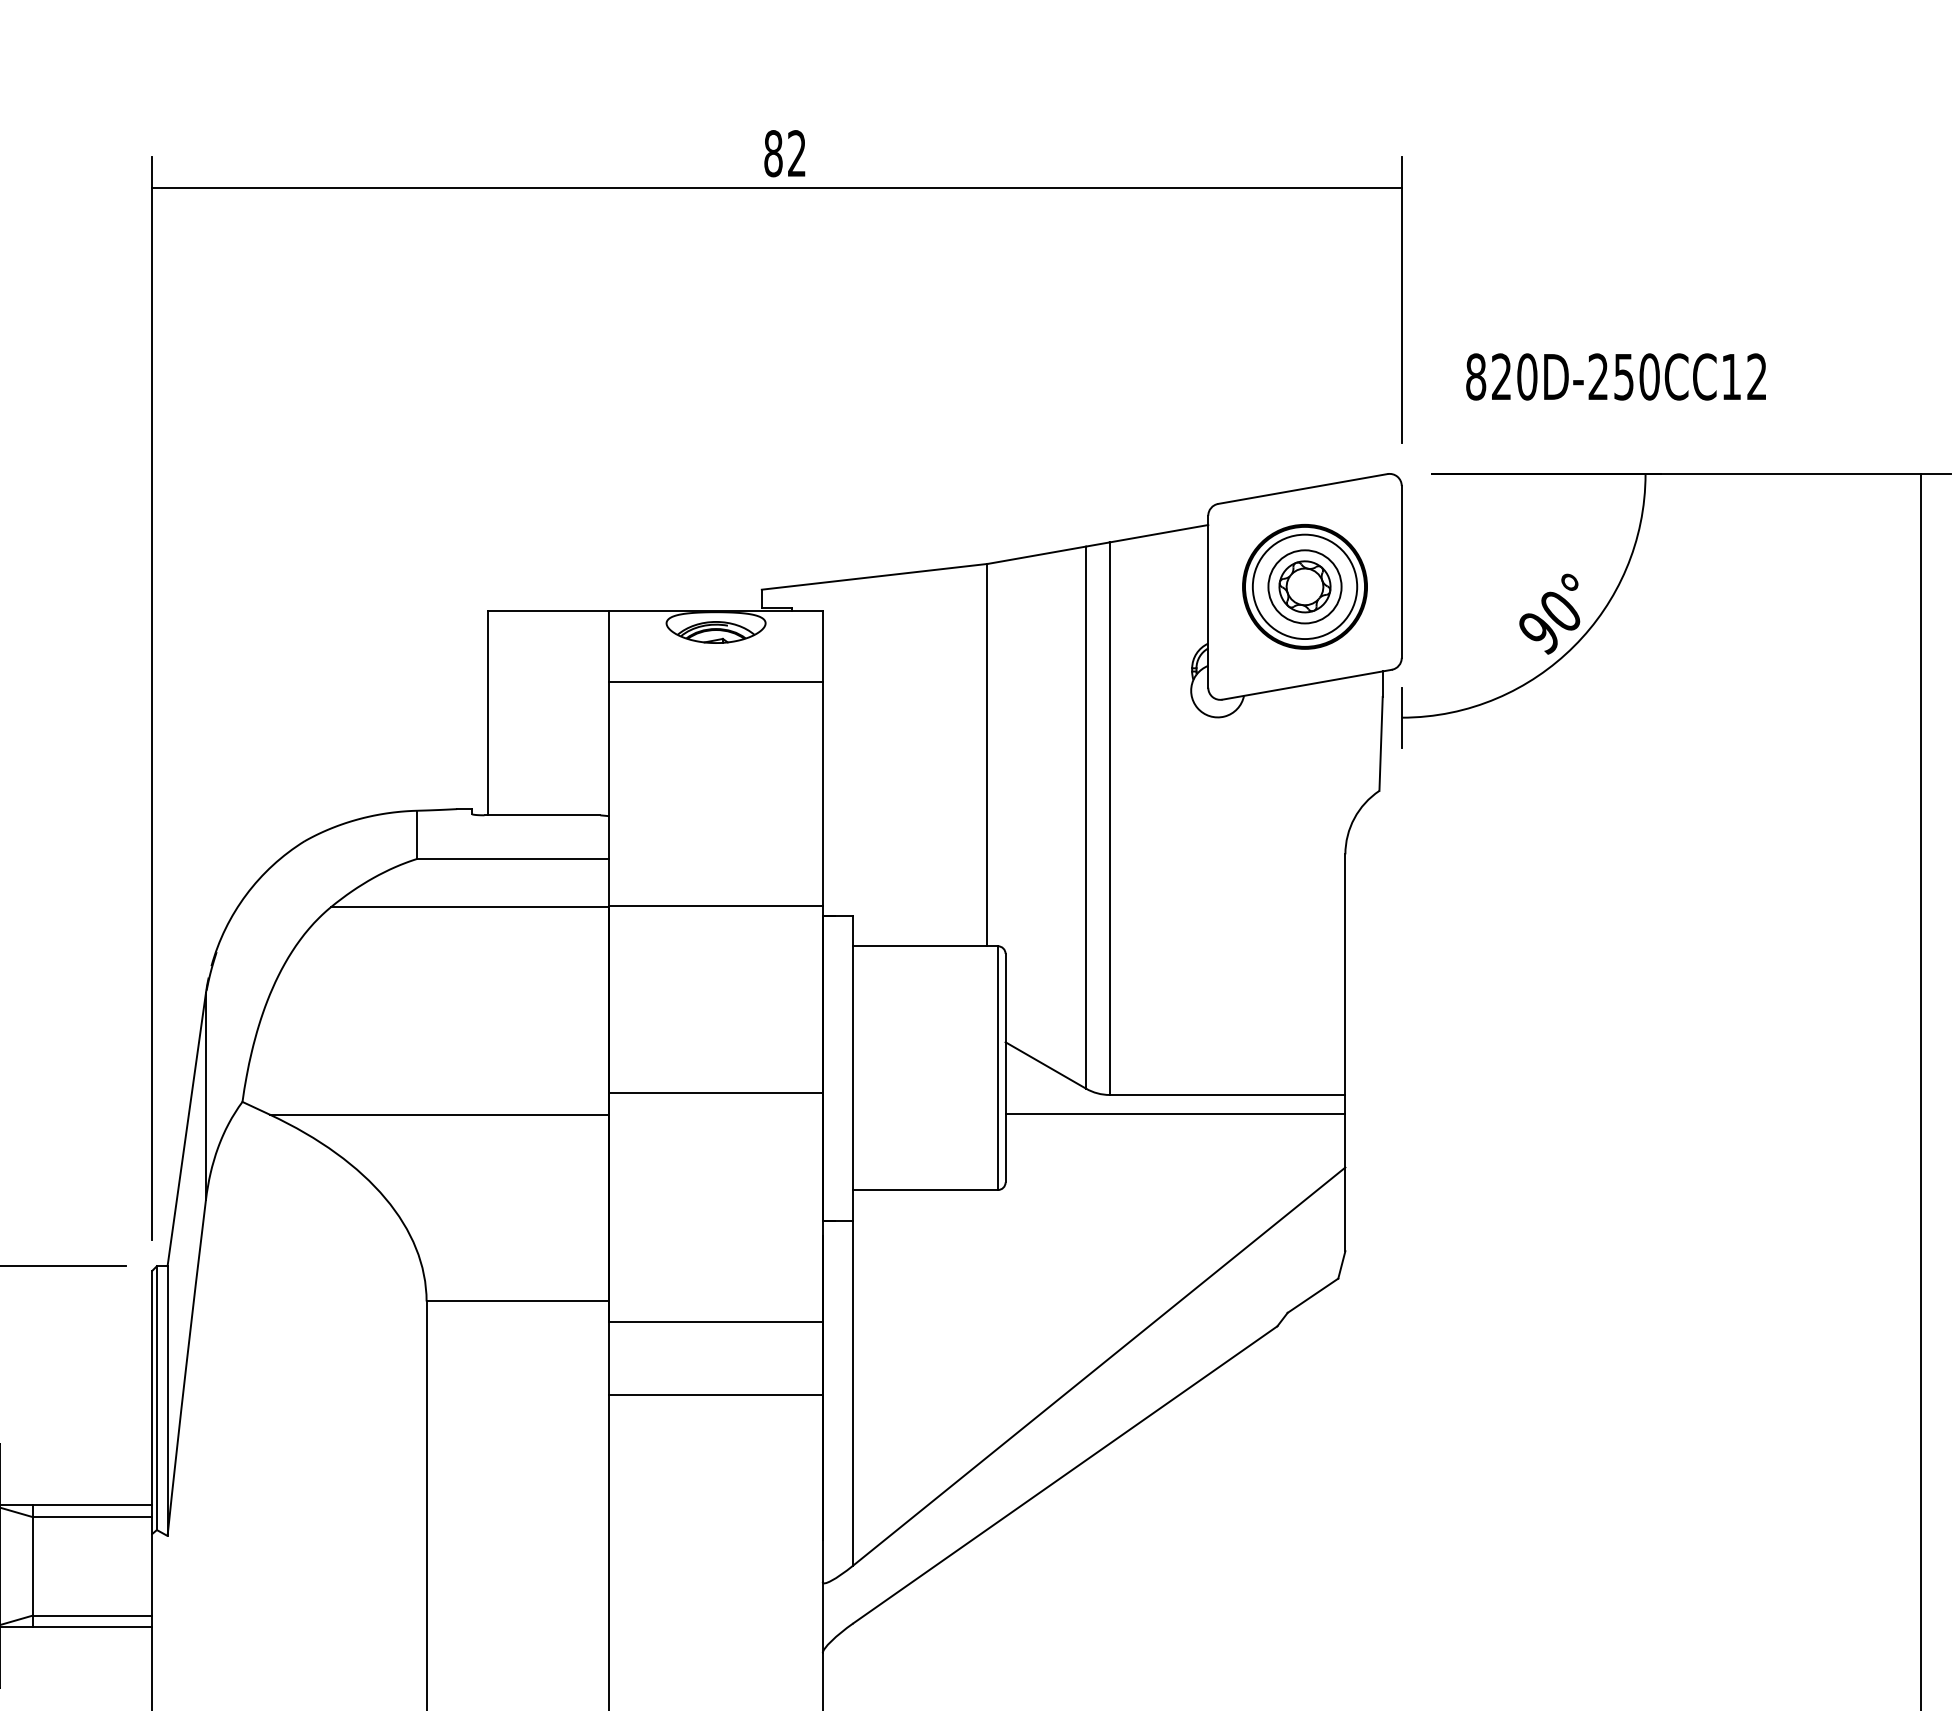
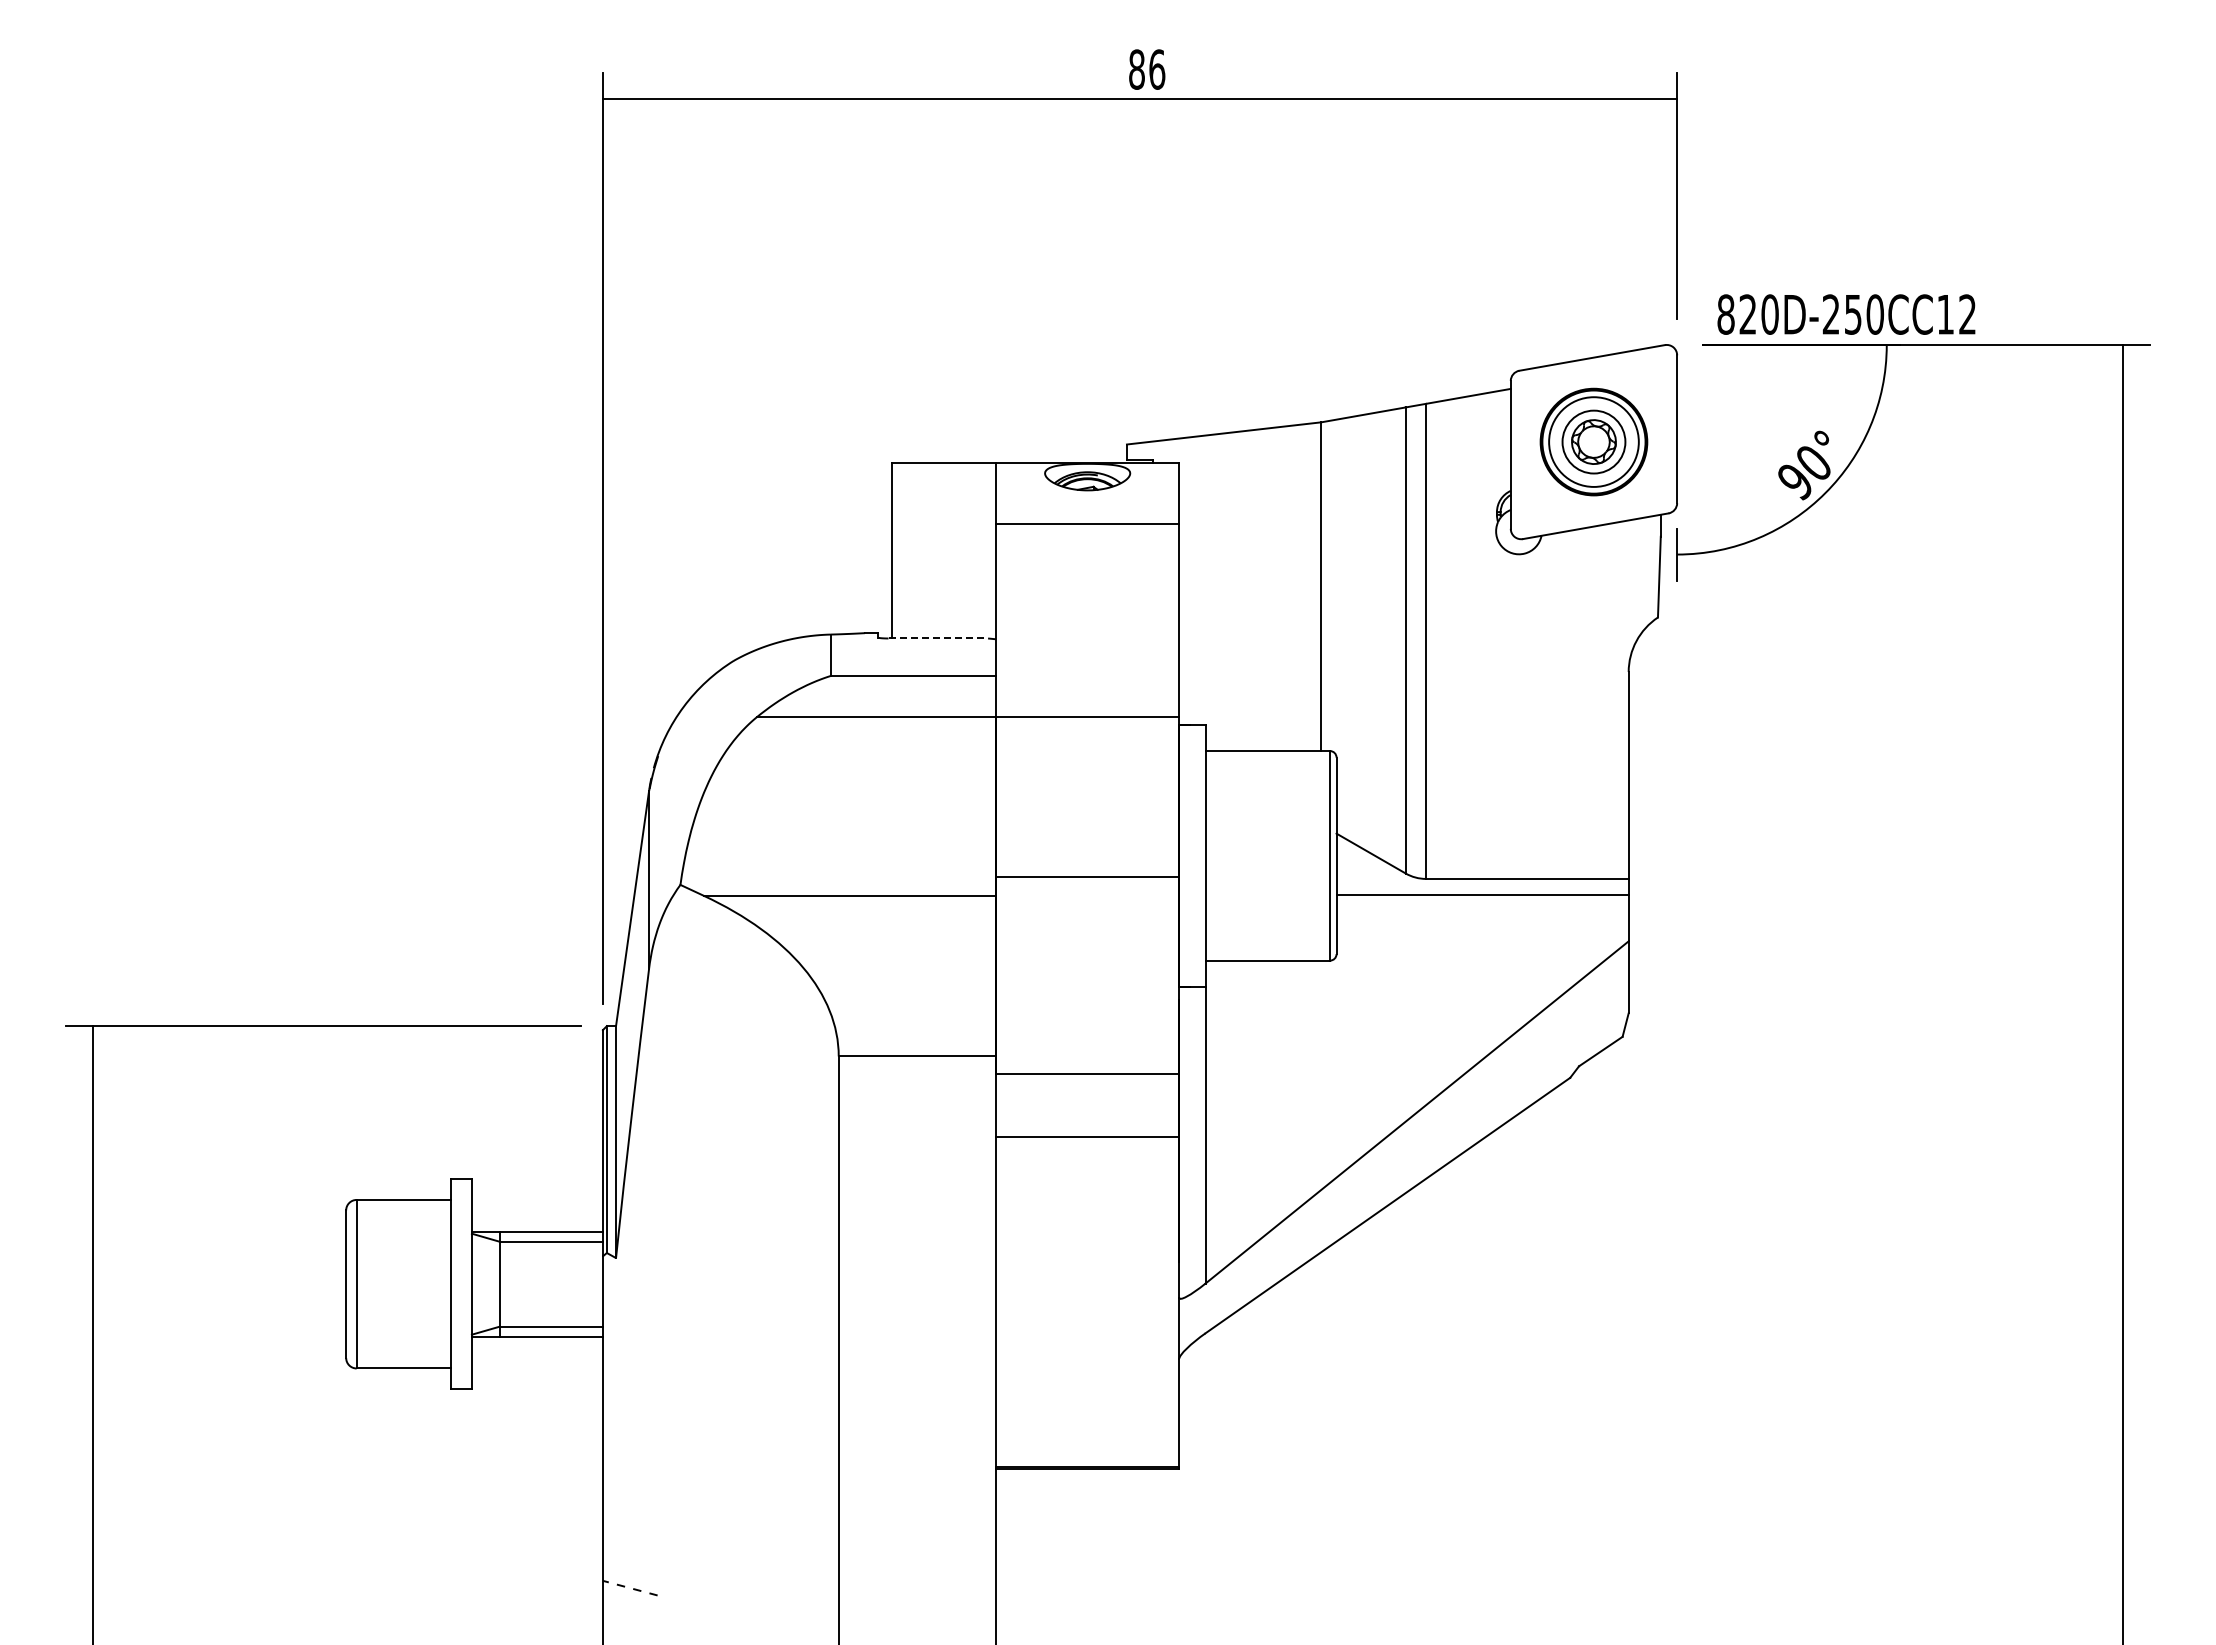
text: (797, 153) -> (1157, 69), 82 -> 86
text: (1616, 376) -> (1846, 314), moved
line: (542, 815) -> (938, 638), solid -> dashed

